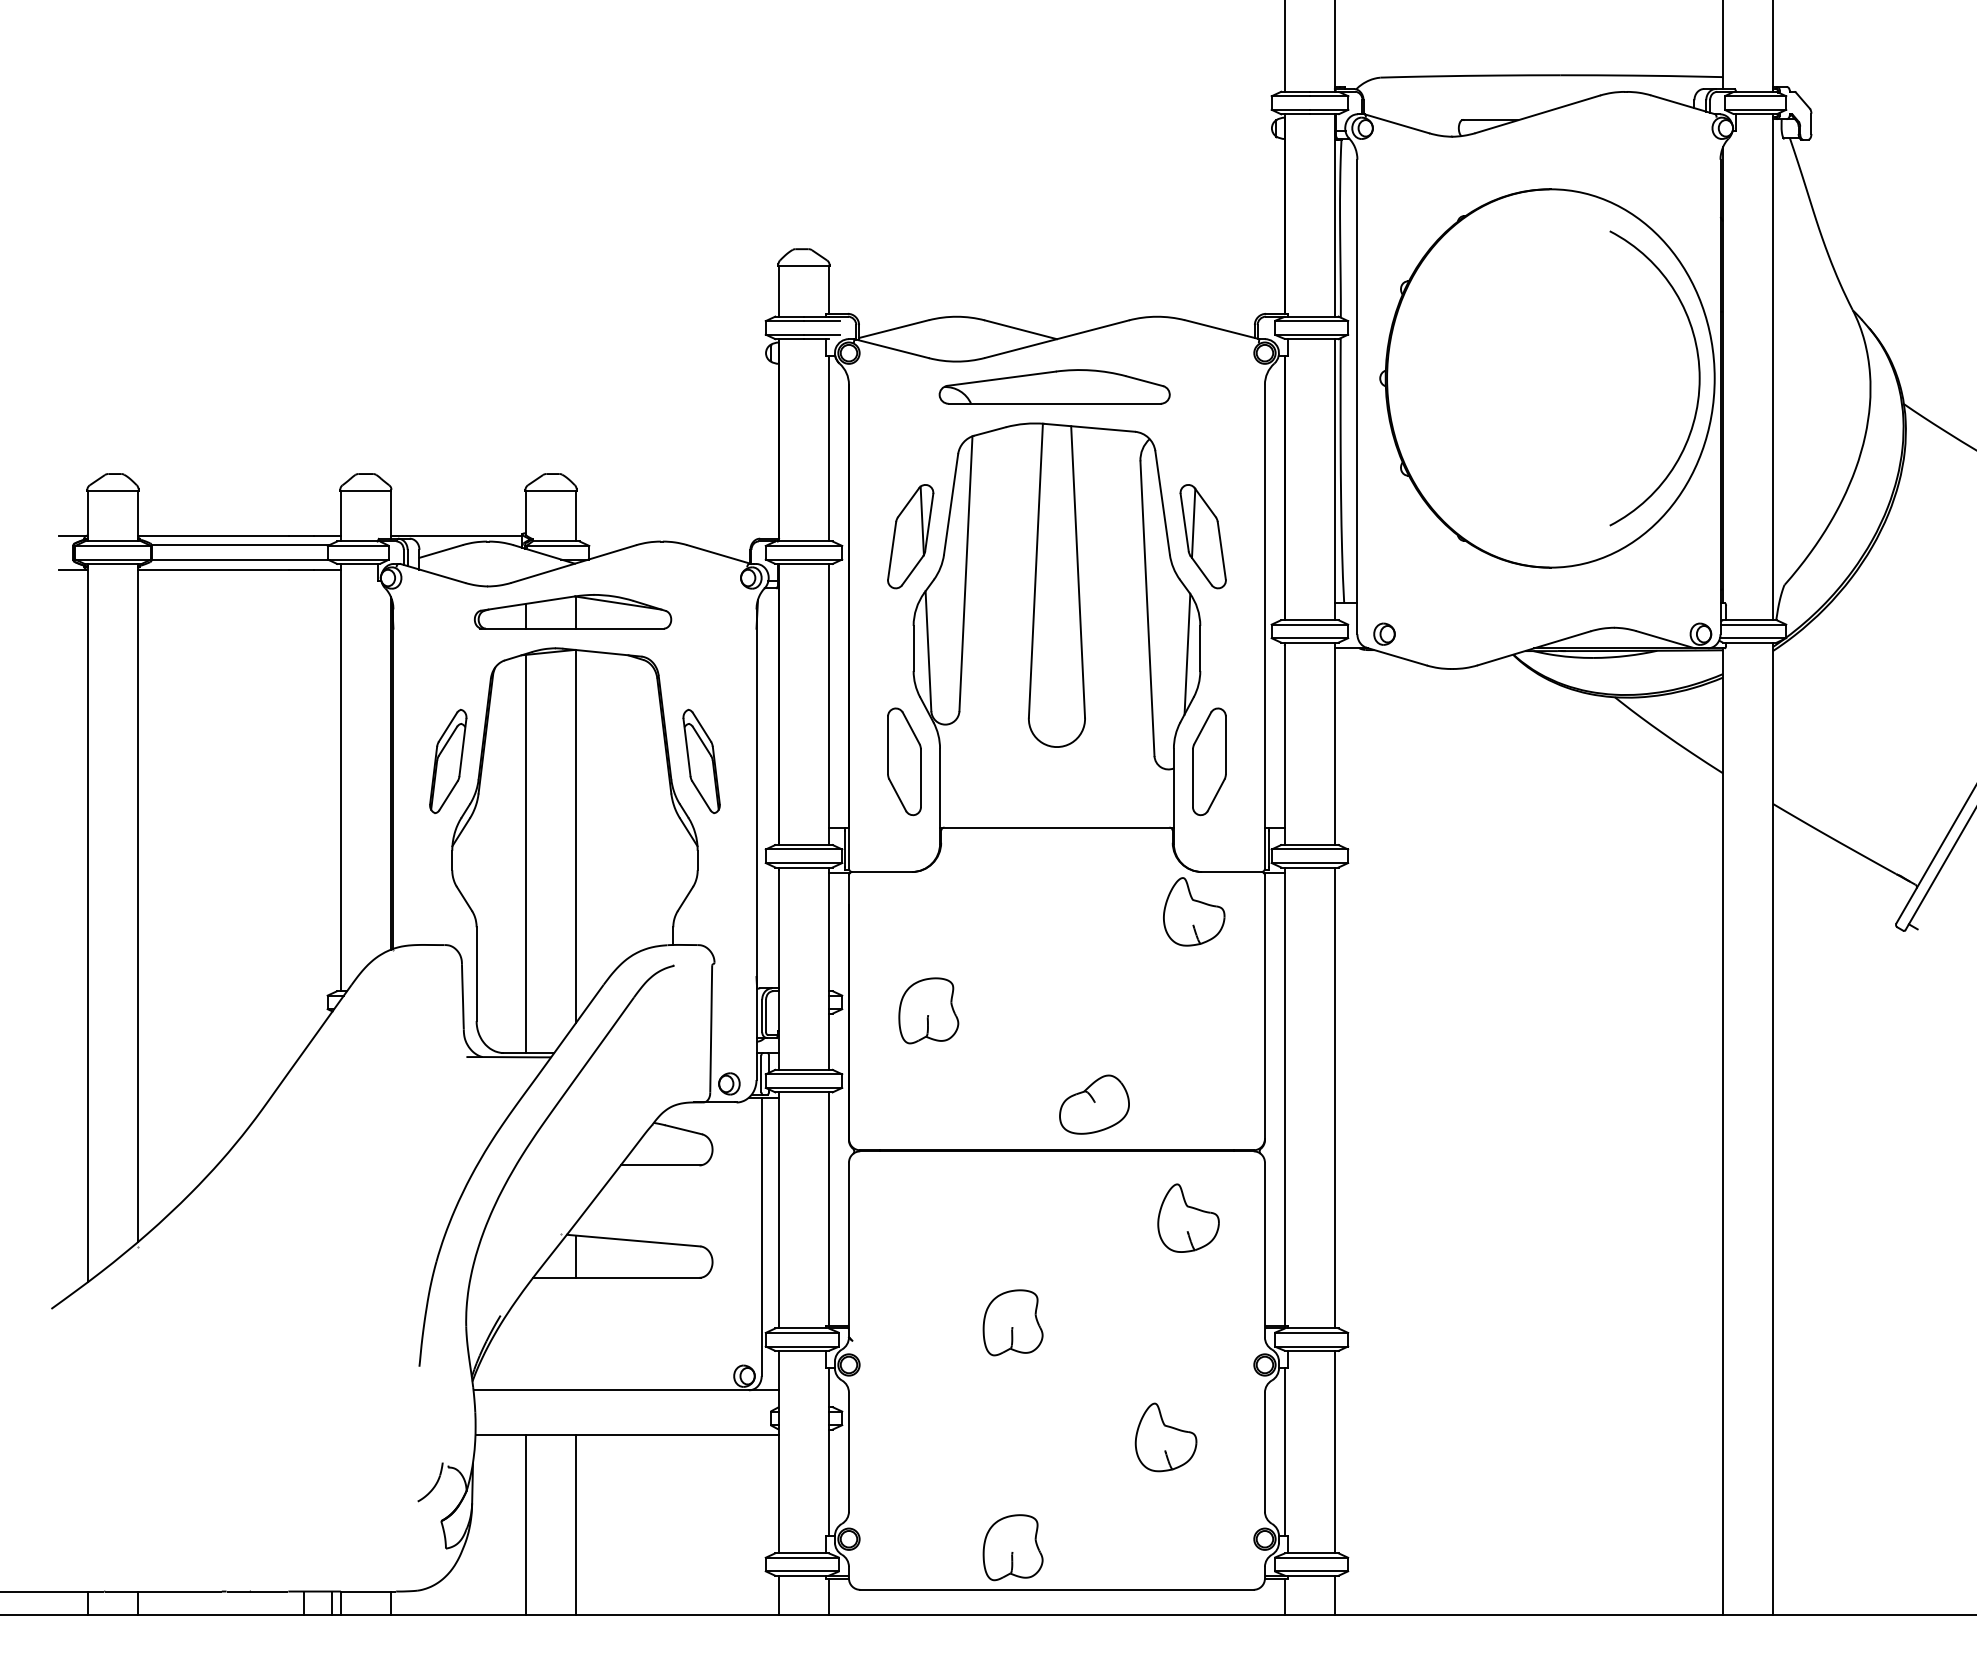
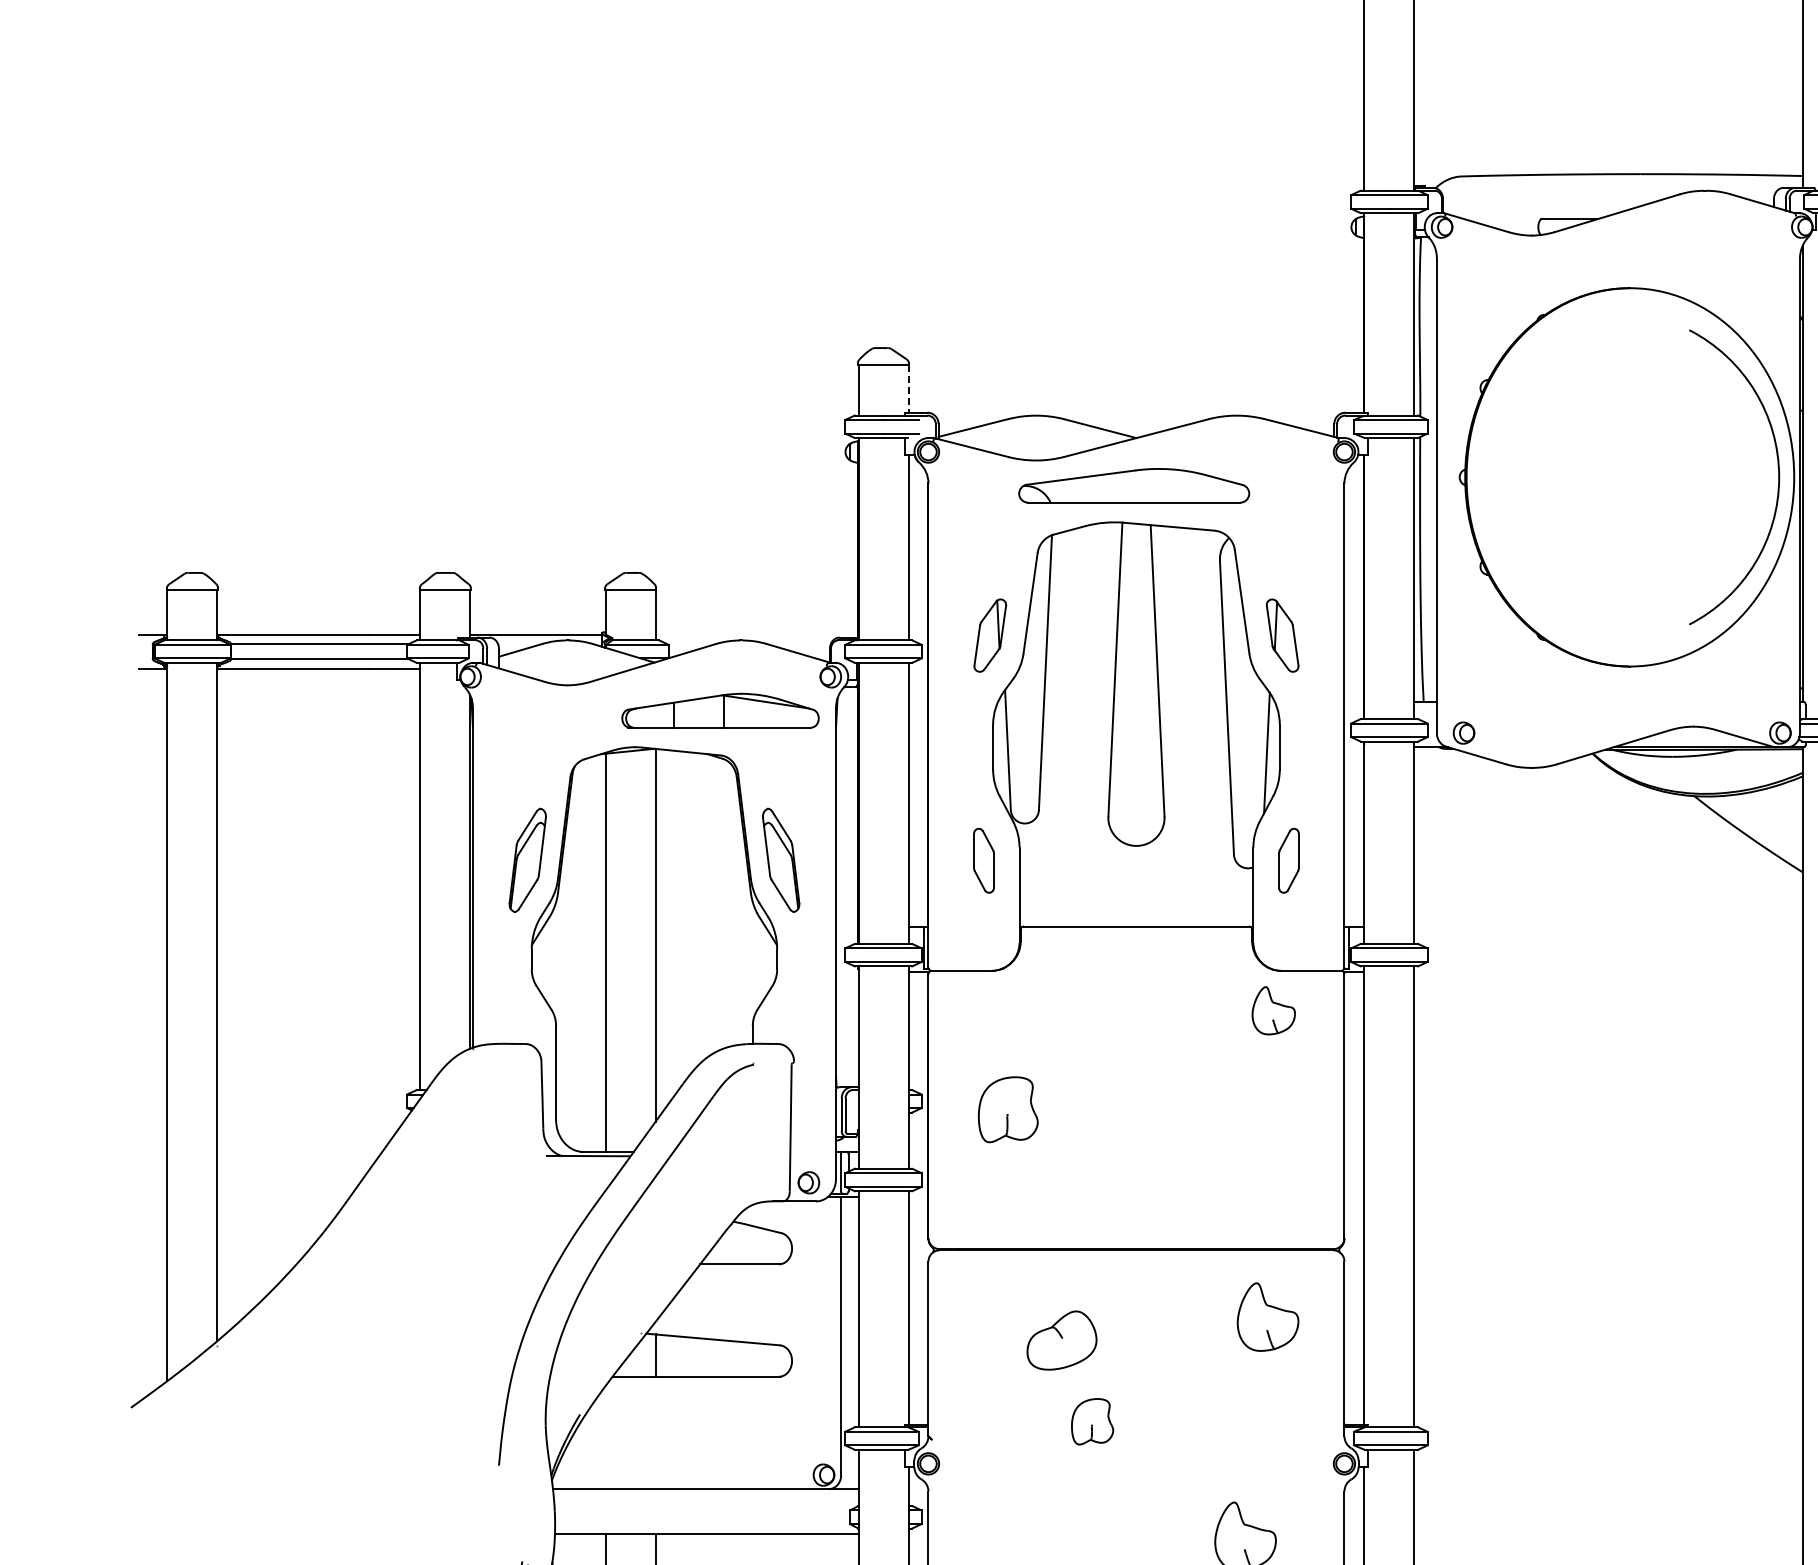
line: (829, 289) -> (909, 388), solid -> dashed
part: (910, 536) -> (990, 635), size x0.7
part: (1202, 536) -> (1282, 635), size x0.7
part: (573, 611) -> (721, 710), moved
part: (904, 761) -> (984, 860), size x0.6
part: (1209, 761) -> (1289, 860), size x0.6
part: (1194, 911) -> (1274, 1010), size x0.7
part: (1094, 1104) -> (1062, 1340), moved
part: (1012, 1322) -> (1092, 1421), size x0.7

